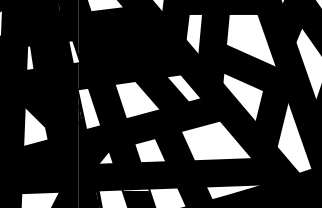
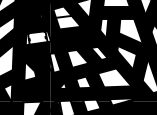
fill: (117, 22) -> (68, 22), removed
fill: (51, 54) -> (37, 37), removed

